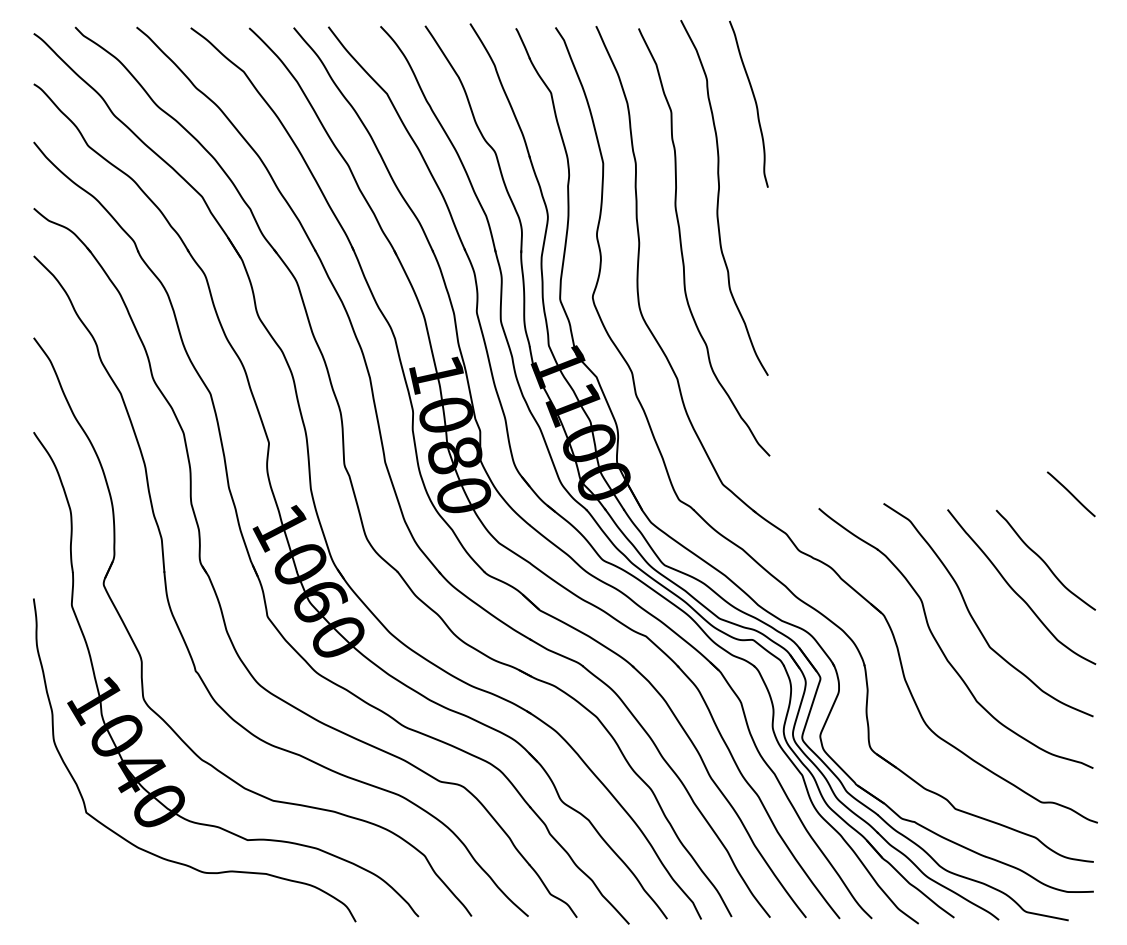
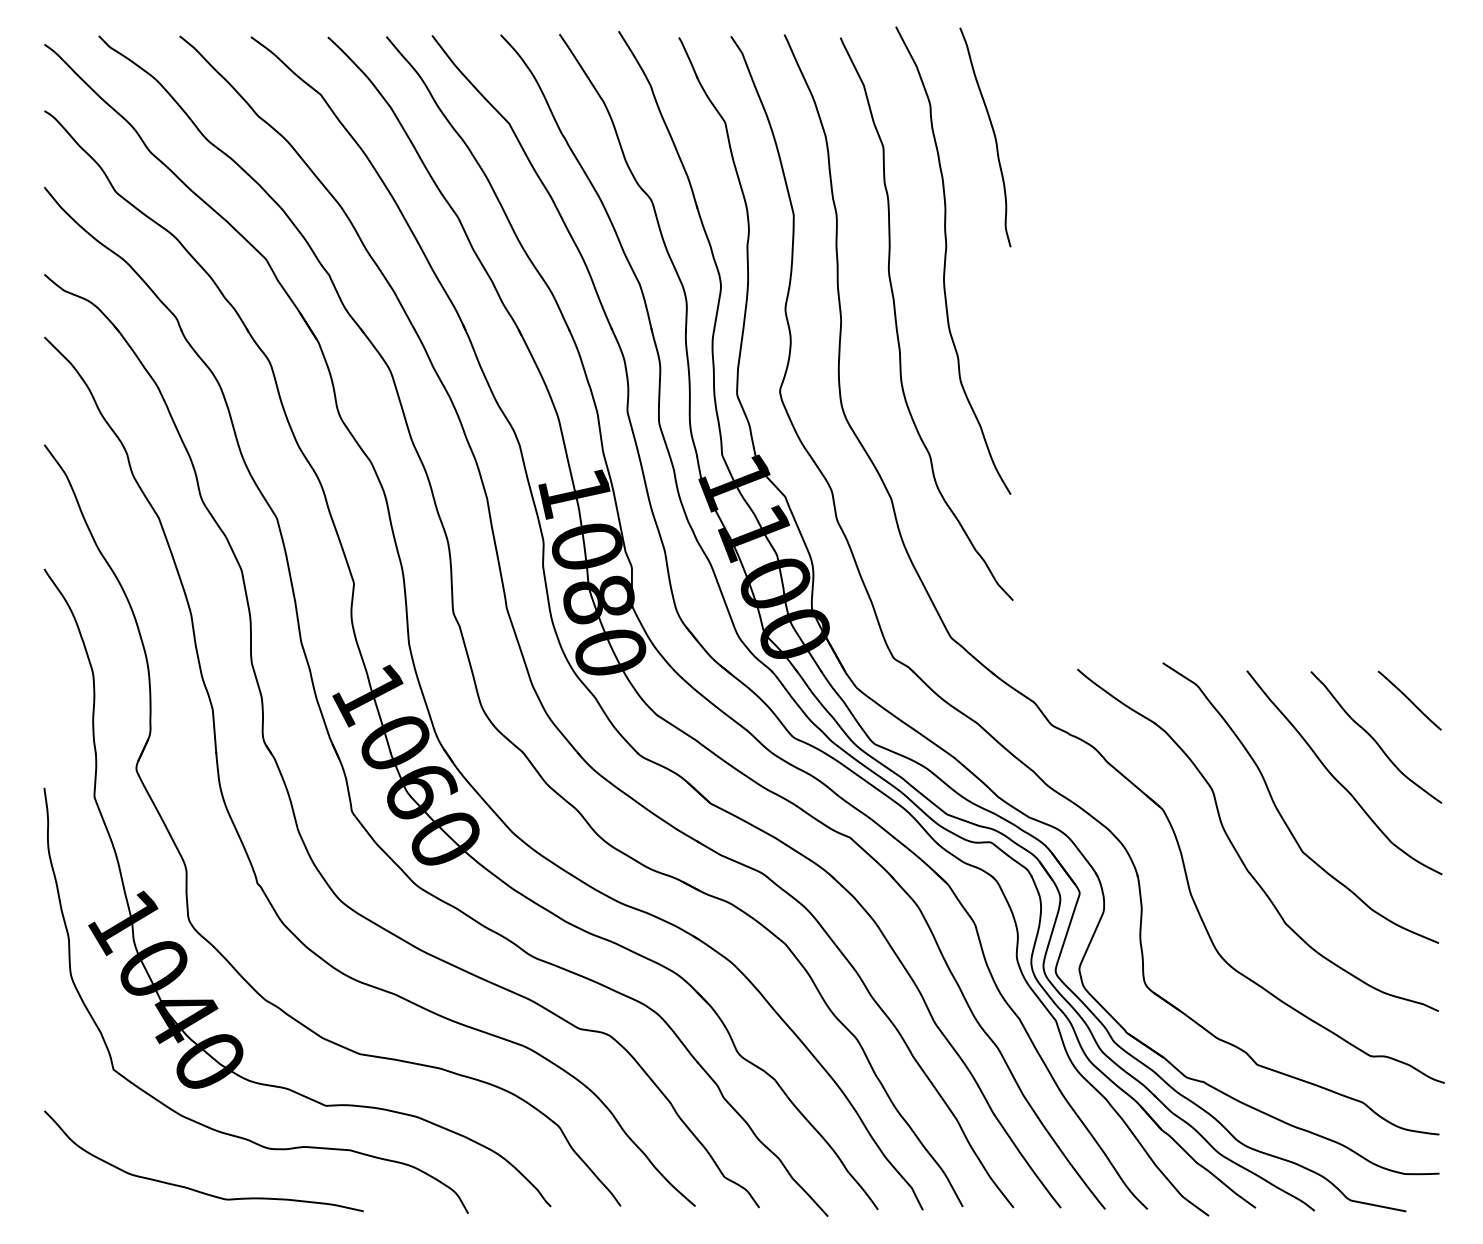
line: (1070, 494) -> (1408, 700), moved
curve: (148, 903) -> (195, 1189), added

